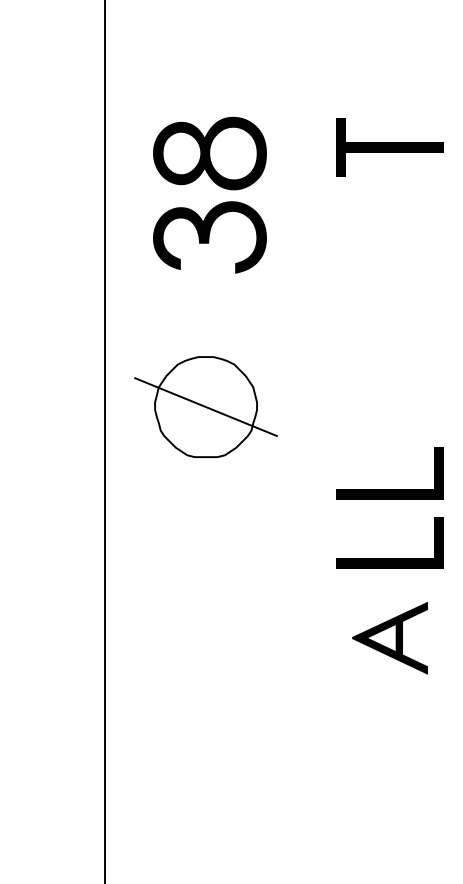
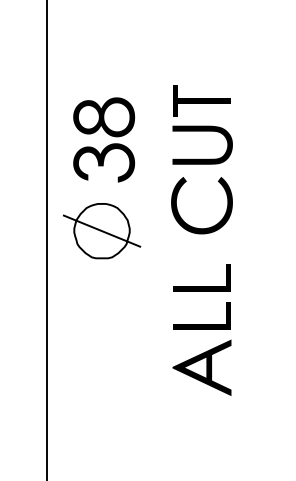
part: (216, 185) -> (107, 134), moved
part: (390, 203) -> (202, 131), added
part: (381, 380) -> (197, 227), added
part: (206, 407) -> (102, 231), moved
part: (389, 637) -> (201, 367), size x1.43

